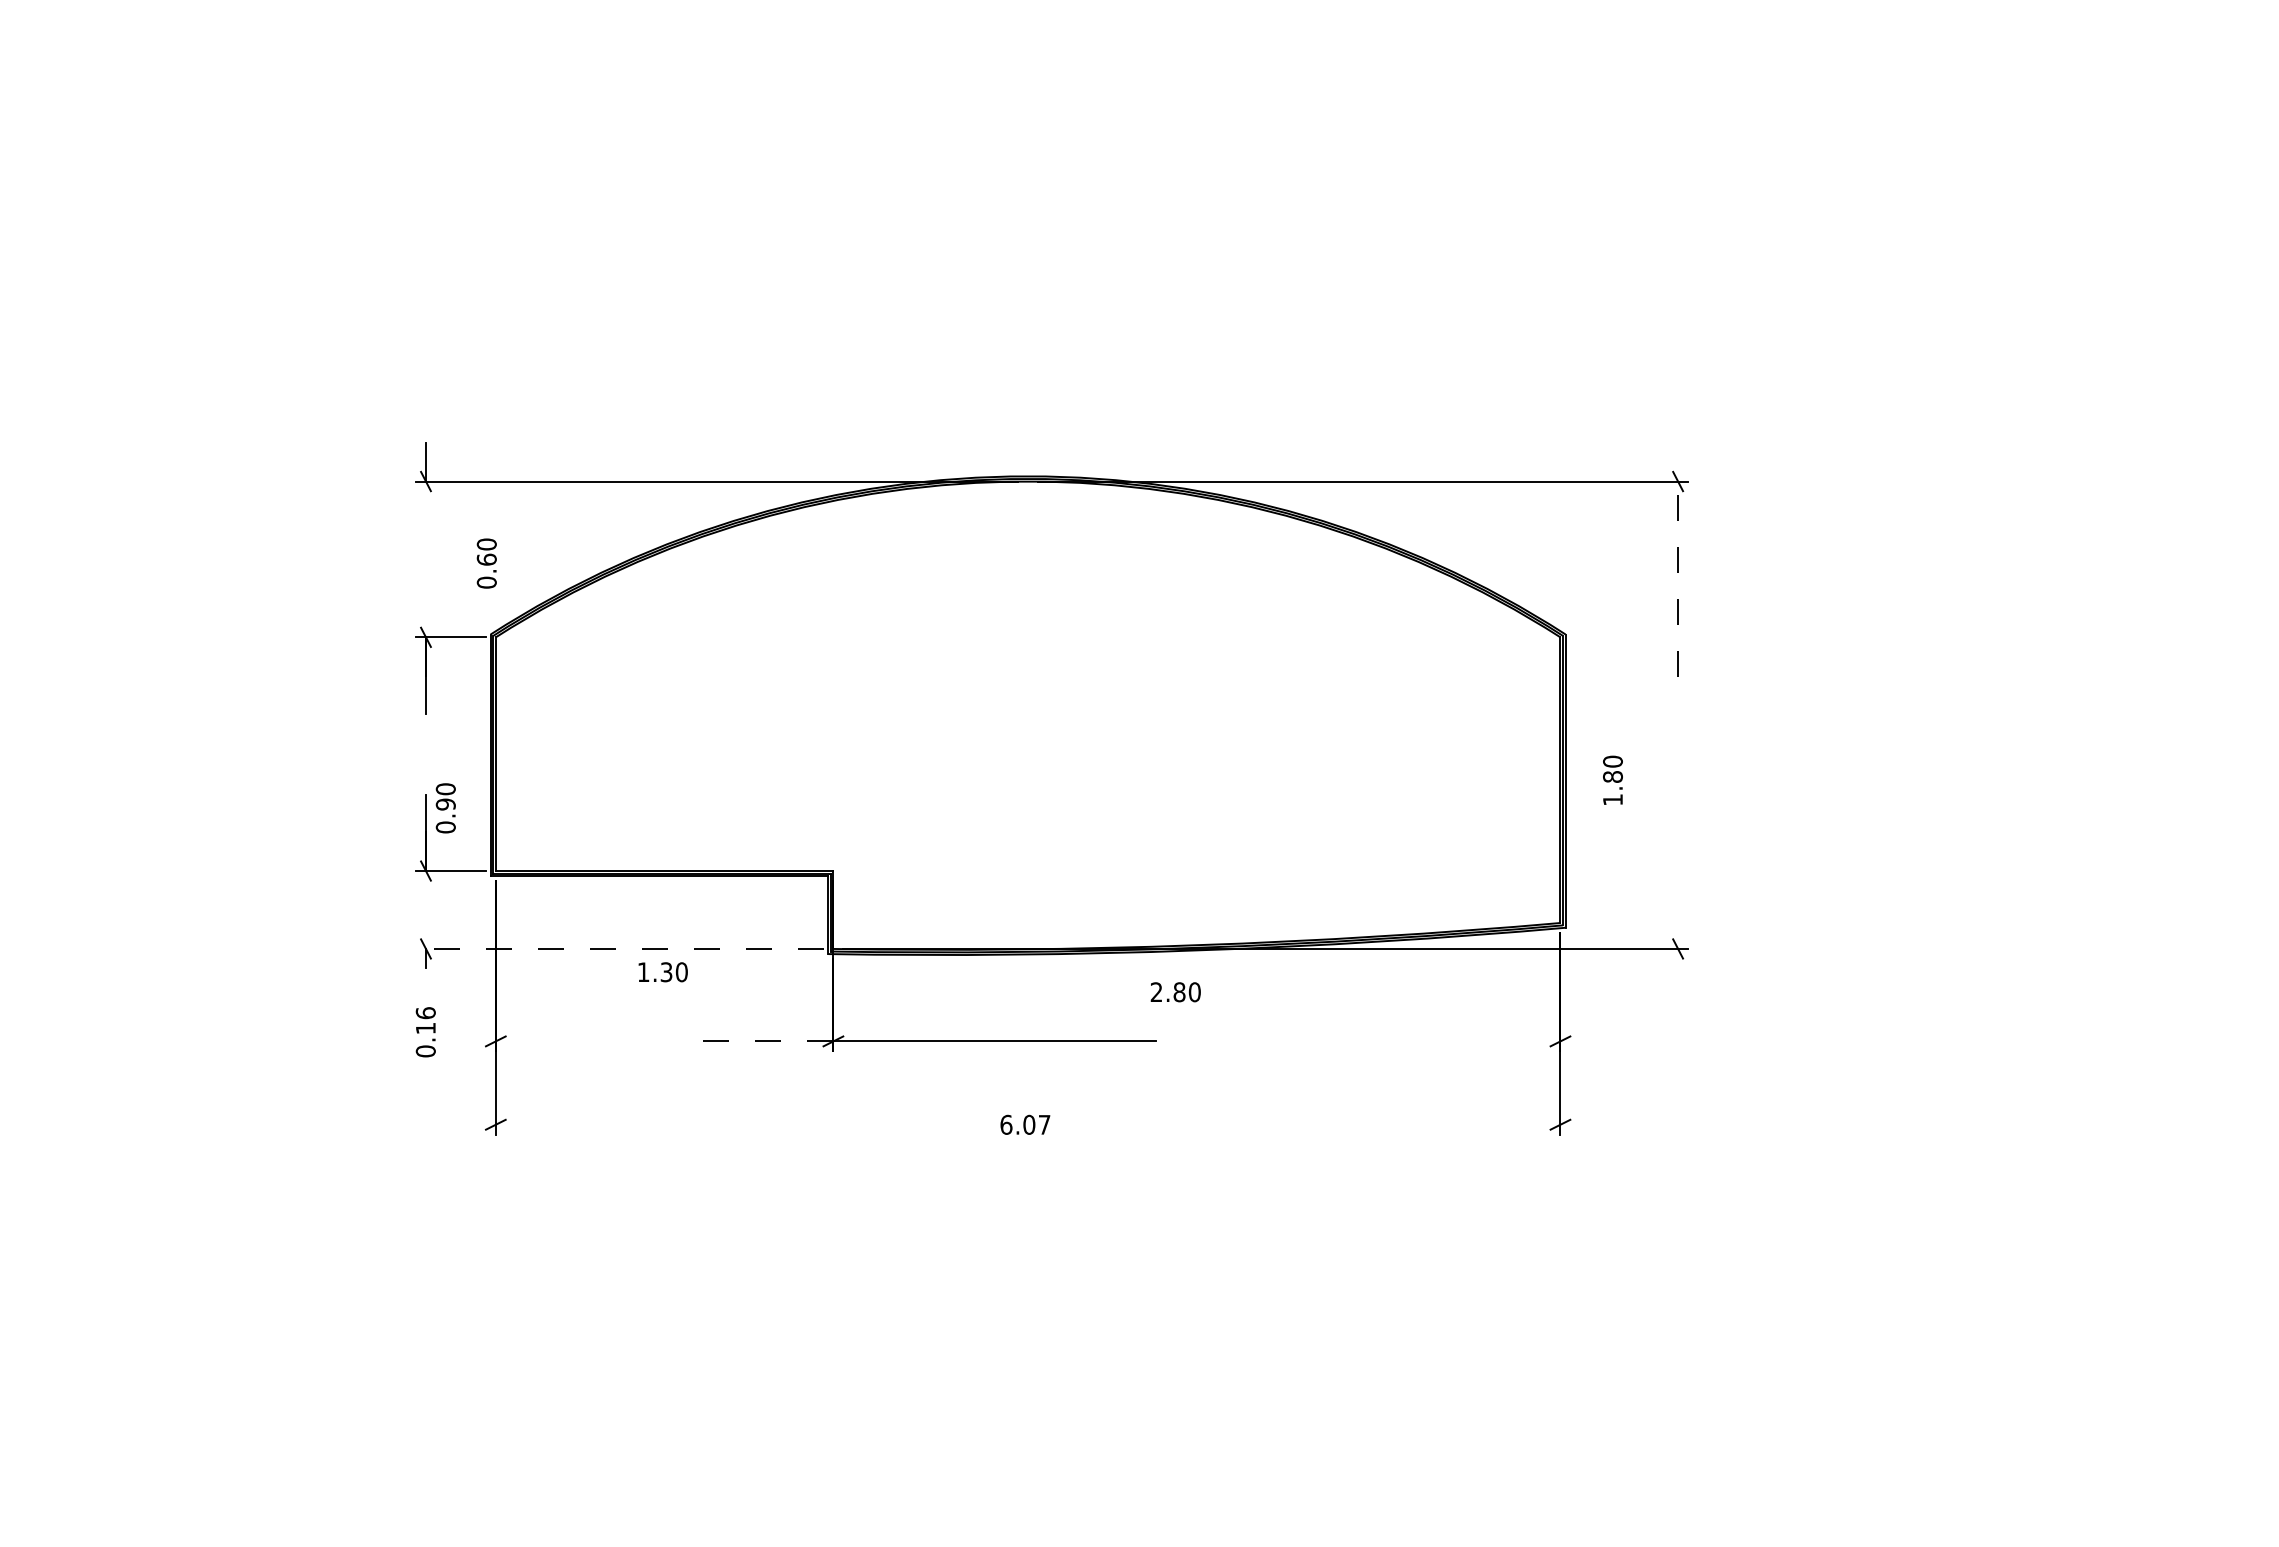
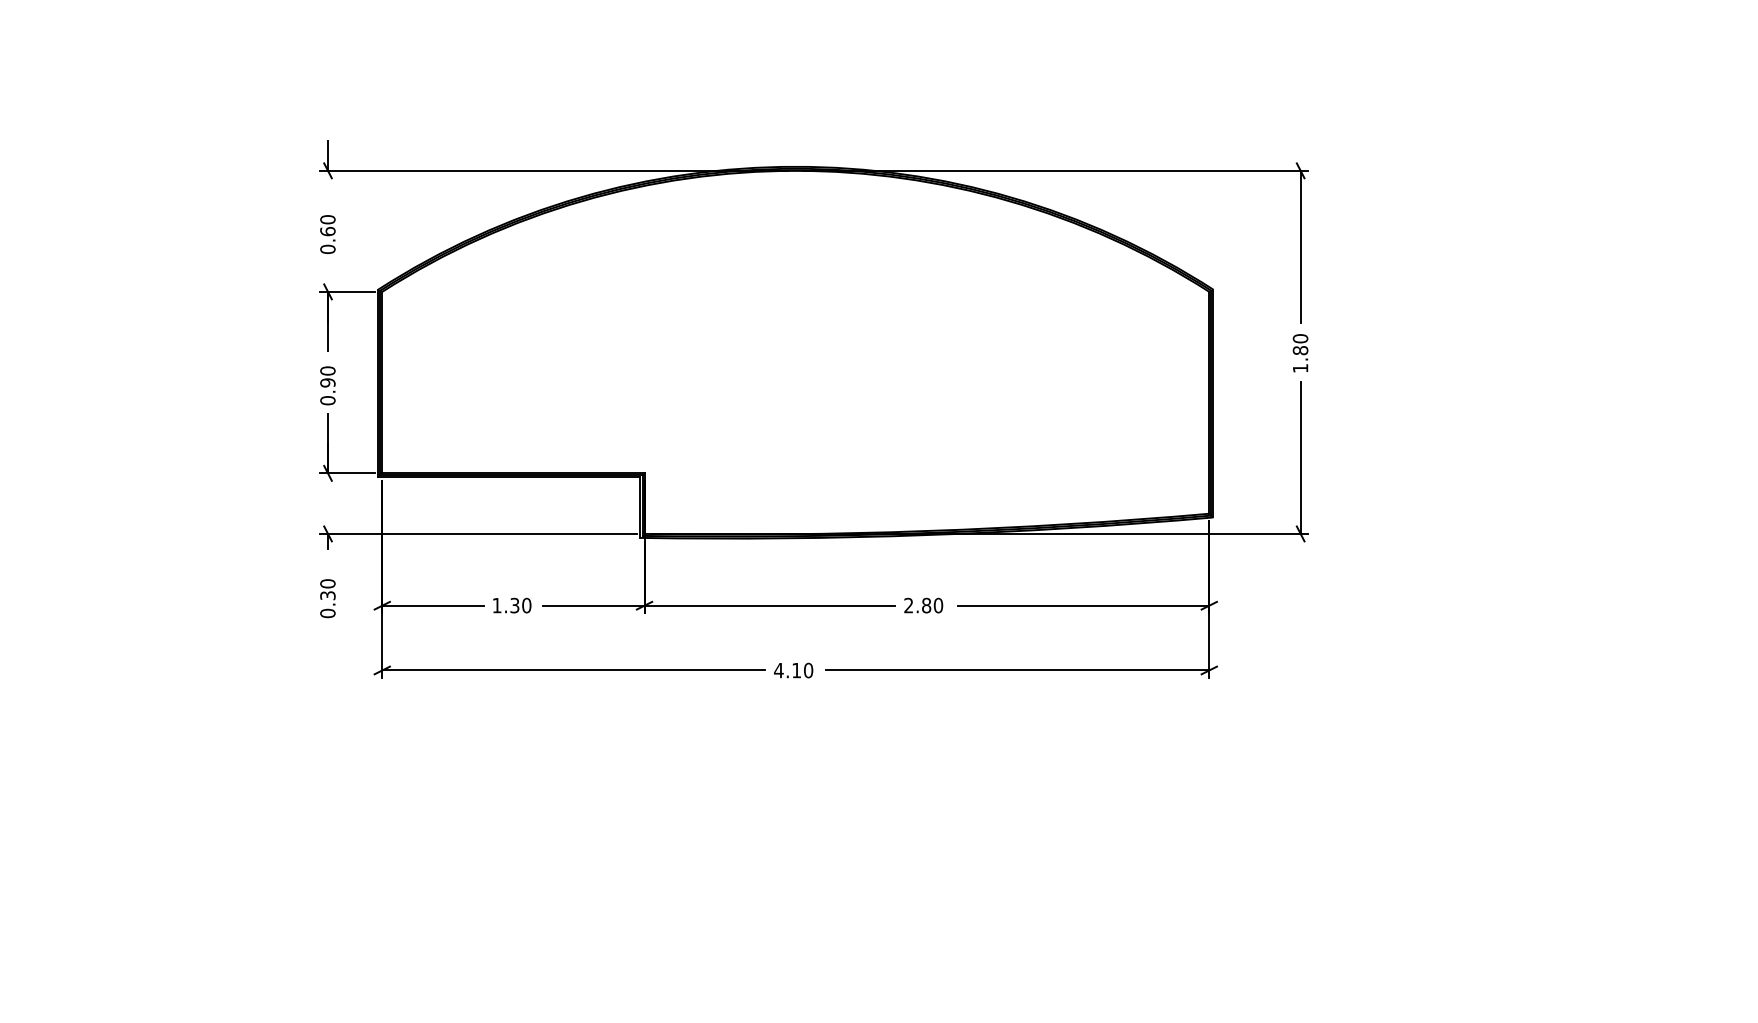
text: (486, 563) -> (327, 234), moved
line: (1678, 579) -> (1300, 246), dashed -> solid
text: (1612, 779) -> (1300, 352), moved
text: (445, 808) -> (327, 385), moved
line: (1678, 850) -> (1300, 457), added
line: (619, 948) -> (478, 533), dashed -> solid
text: (662, 972) -> (511, 605), moved
text: (1175, 992) -> (923, 605), moved
text: (425, 1020) -> (327, 589), 0.16 -> 0.30
line: (560, 1041) -> (432, 605), added
line: (768, 1041) -> (594, 605), dashed -> solid
line: (1398, 1041) -> (1083, 605), added
line: (741, 1124) -> (573, 670), added
text: (1025, 1124) -> (793, 670), 6.07 -> 4.10
line: (1313, 1124) -> (1017, 670), added

